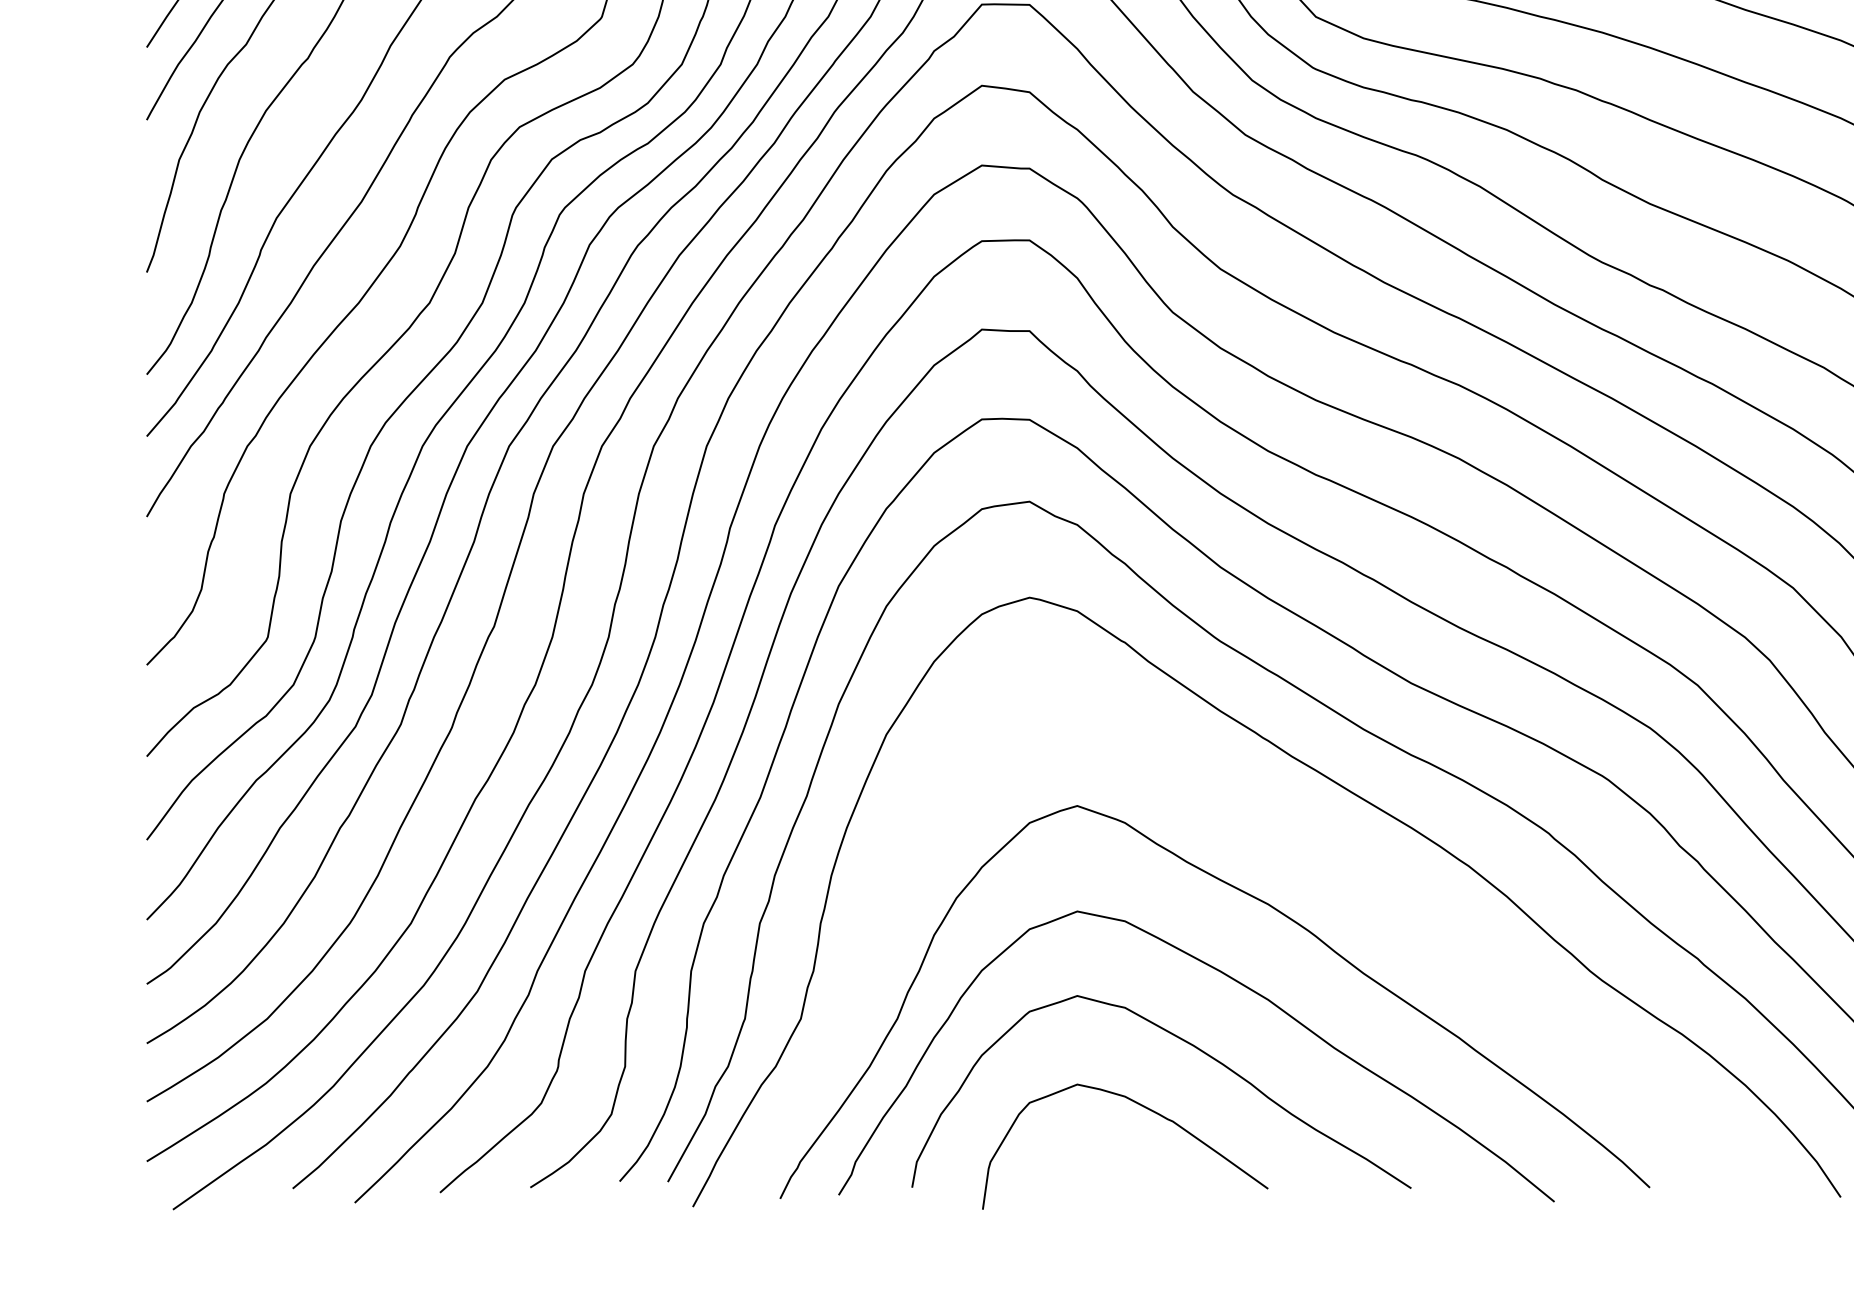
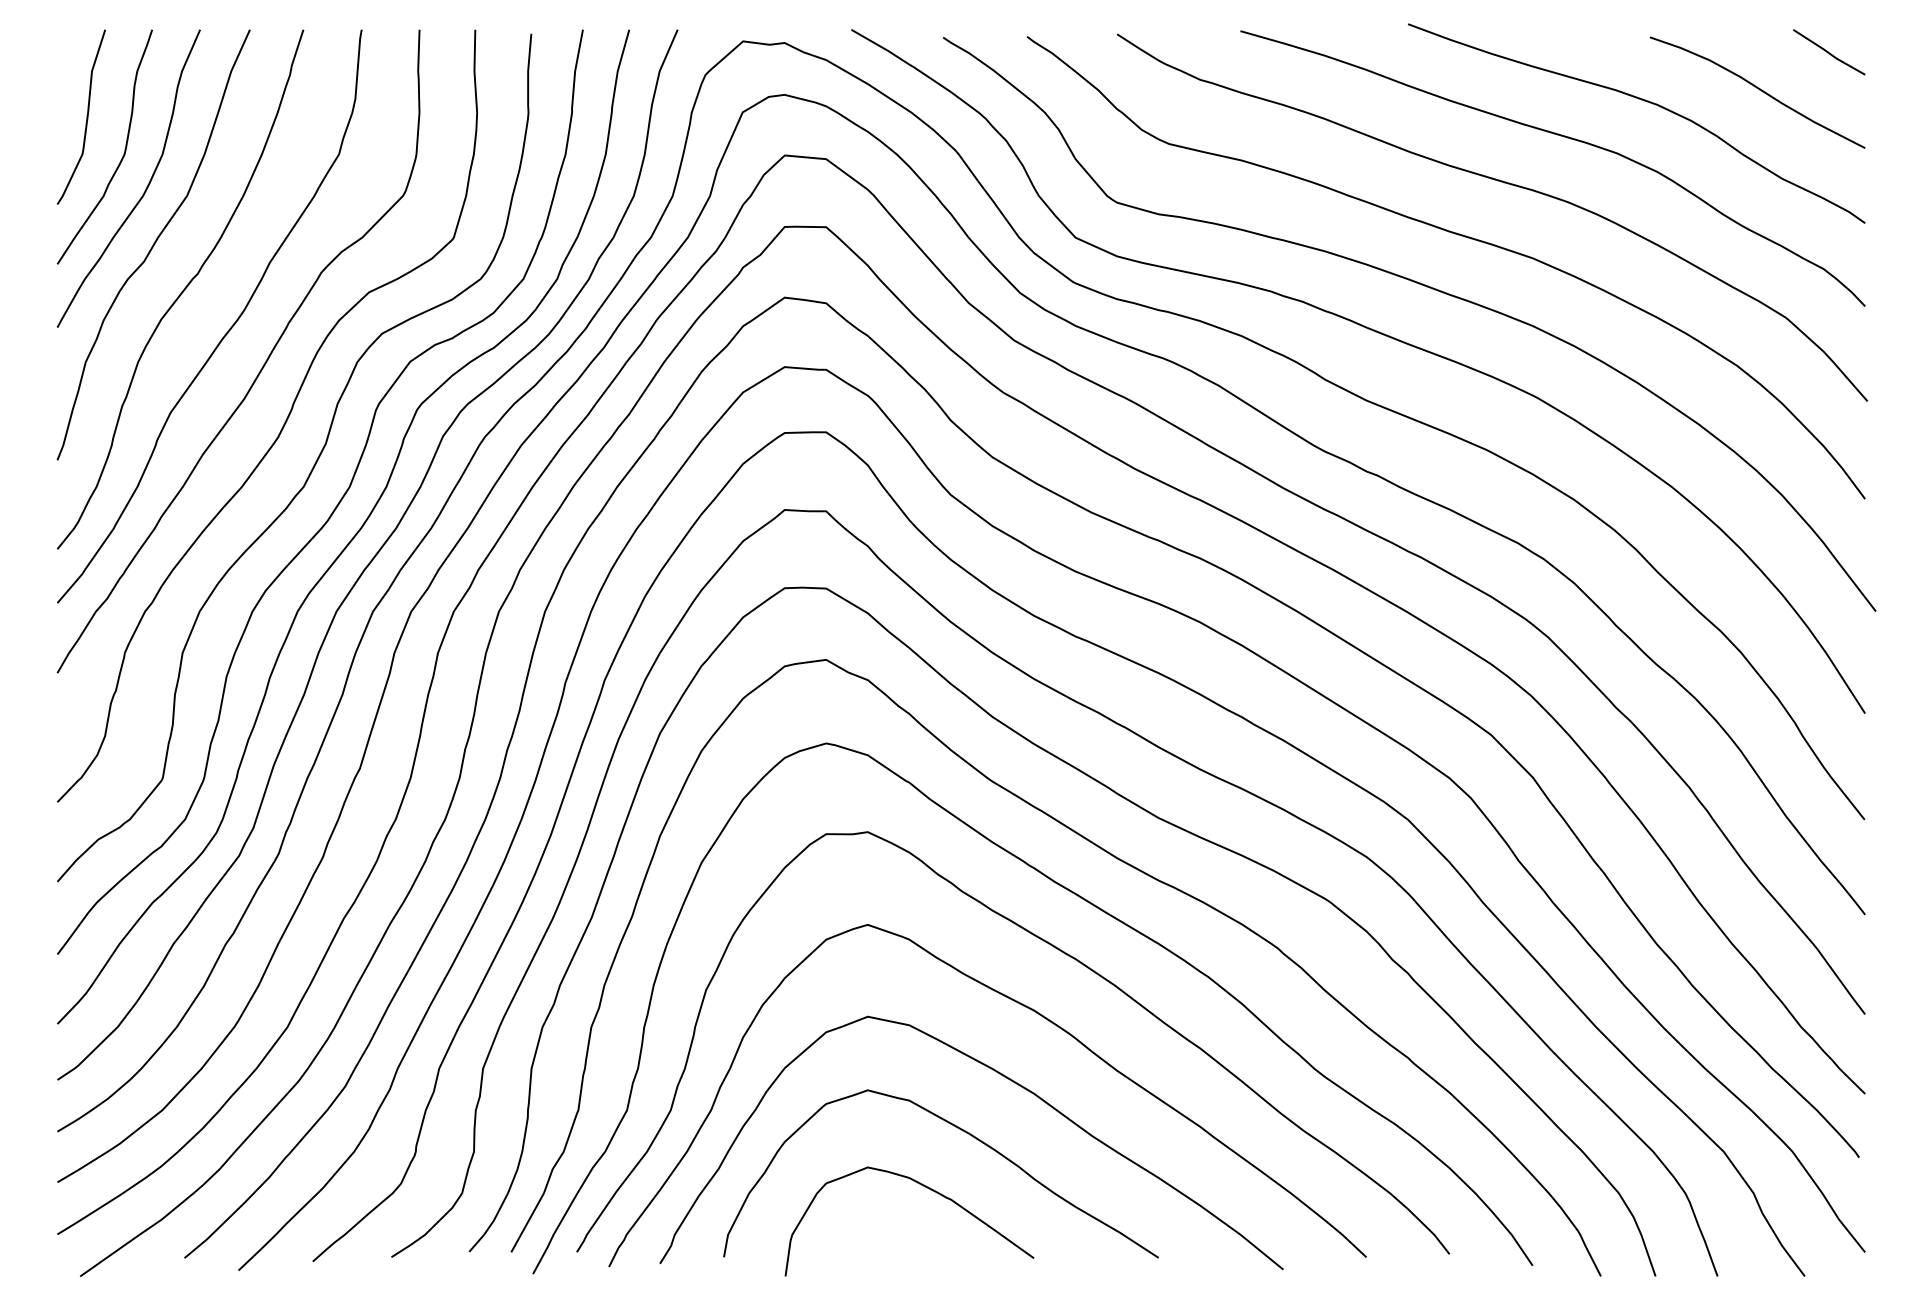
curve: (1305, 841) -> (1066, 955), added

